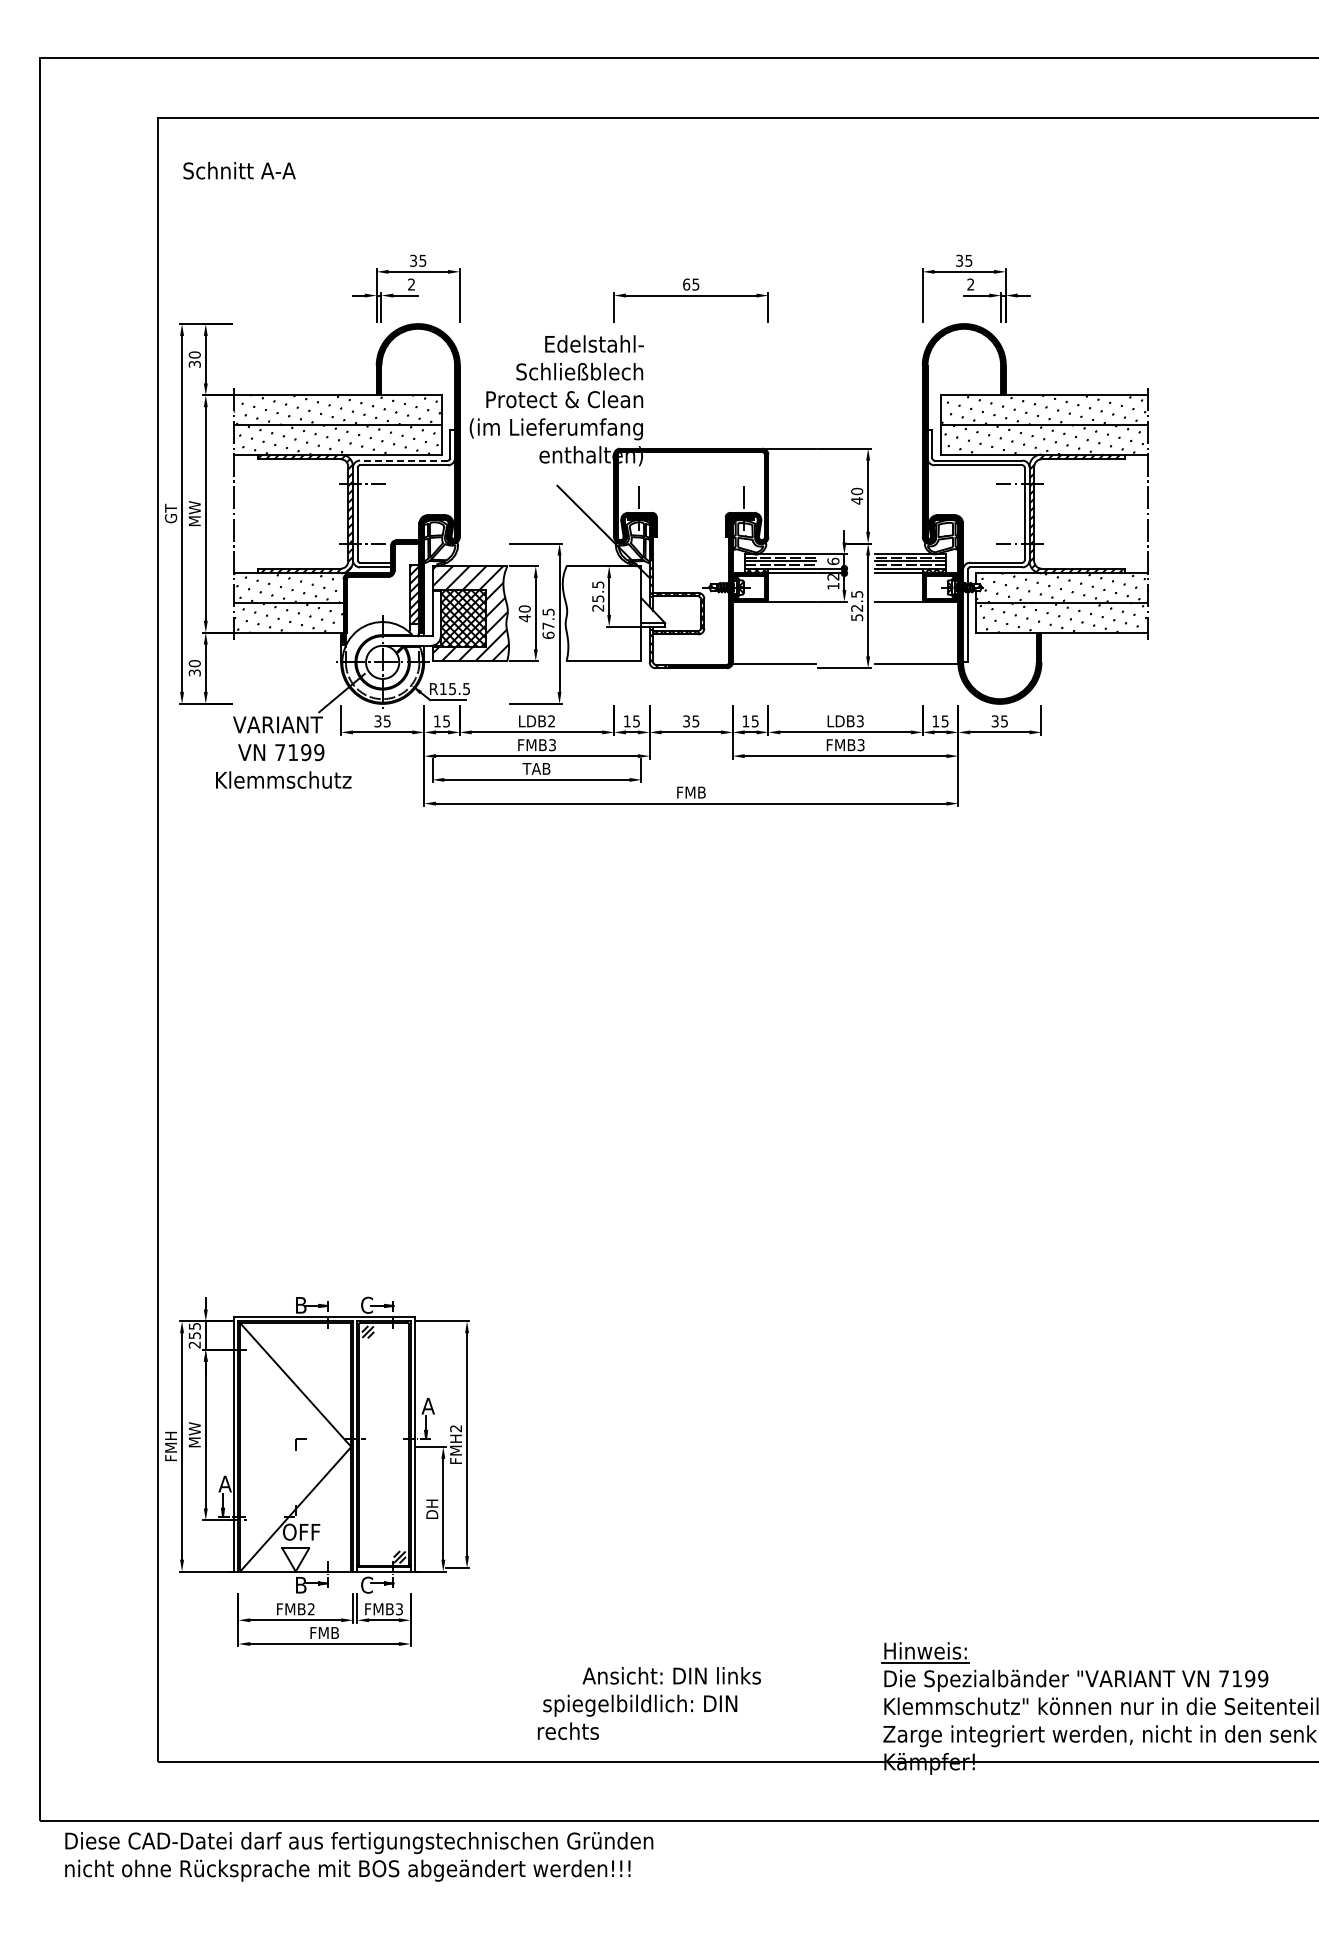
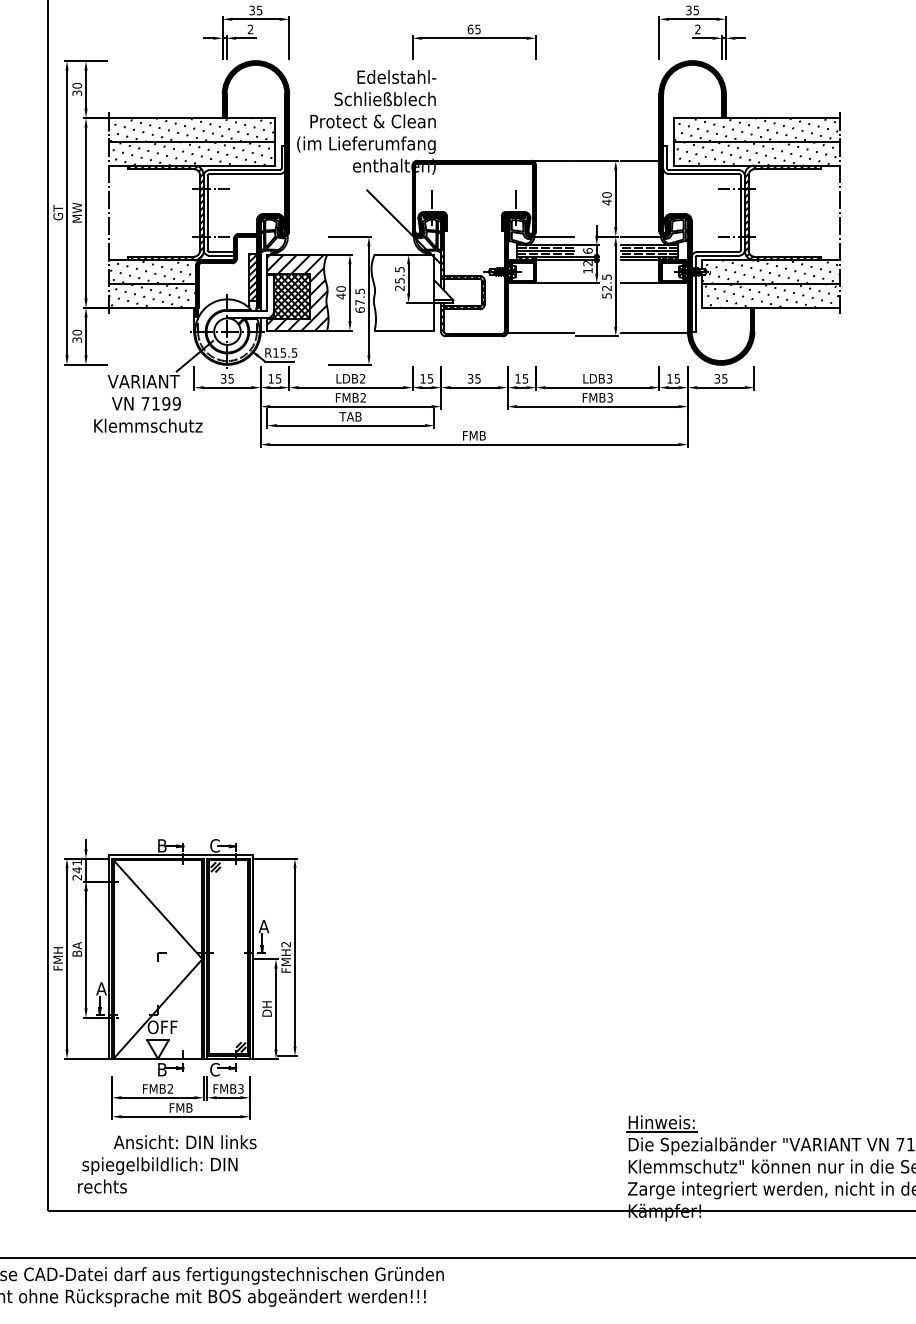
line: (898, 448) -> (640, 160), added
line: (404, 460) -> (244, 170), dashed -> solid
line: (788, 543) -> (552, 236), added
line: (902, 543) -> (643, 236), added
text: (552, 745) -> (363, 398), FMB3 -> FMB2
text: (194, 1331) -> (76, 866), 255 -> 241
text: (194, 1434) -> (76, 949), MW -> BA
text: (648, 1703) -> (166, 1164), moved

